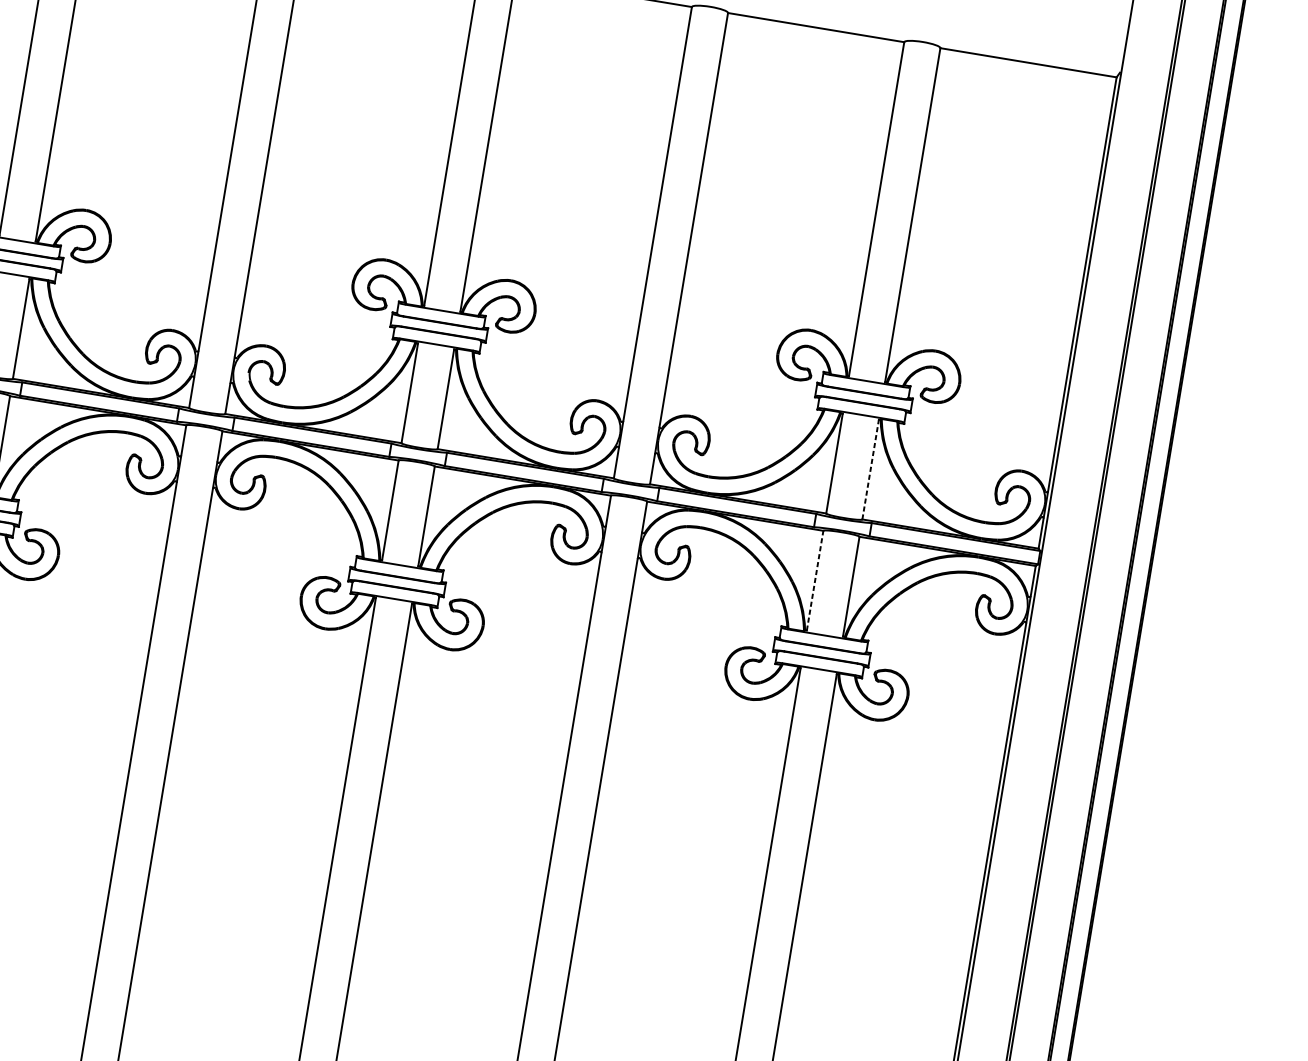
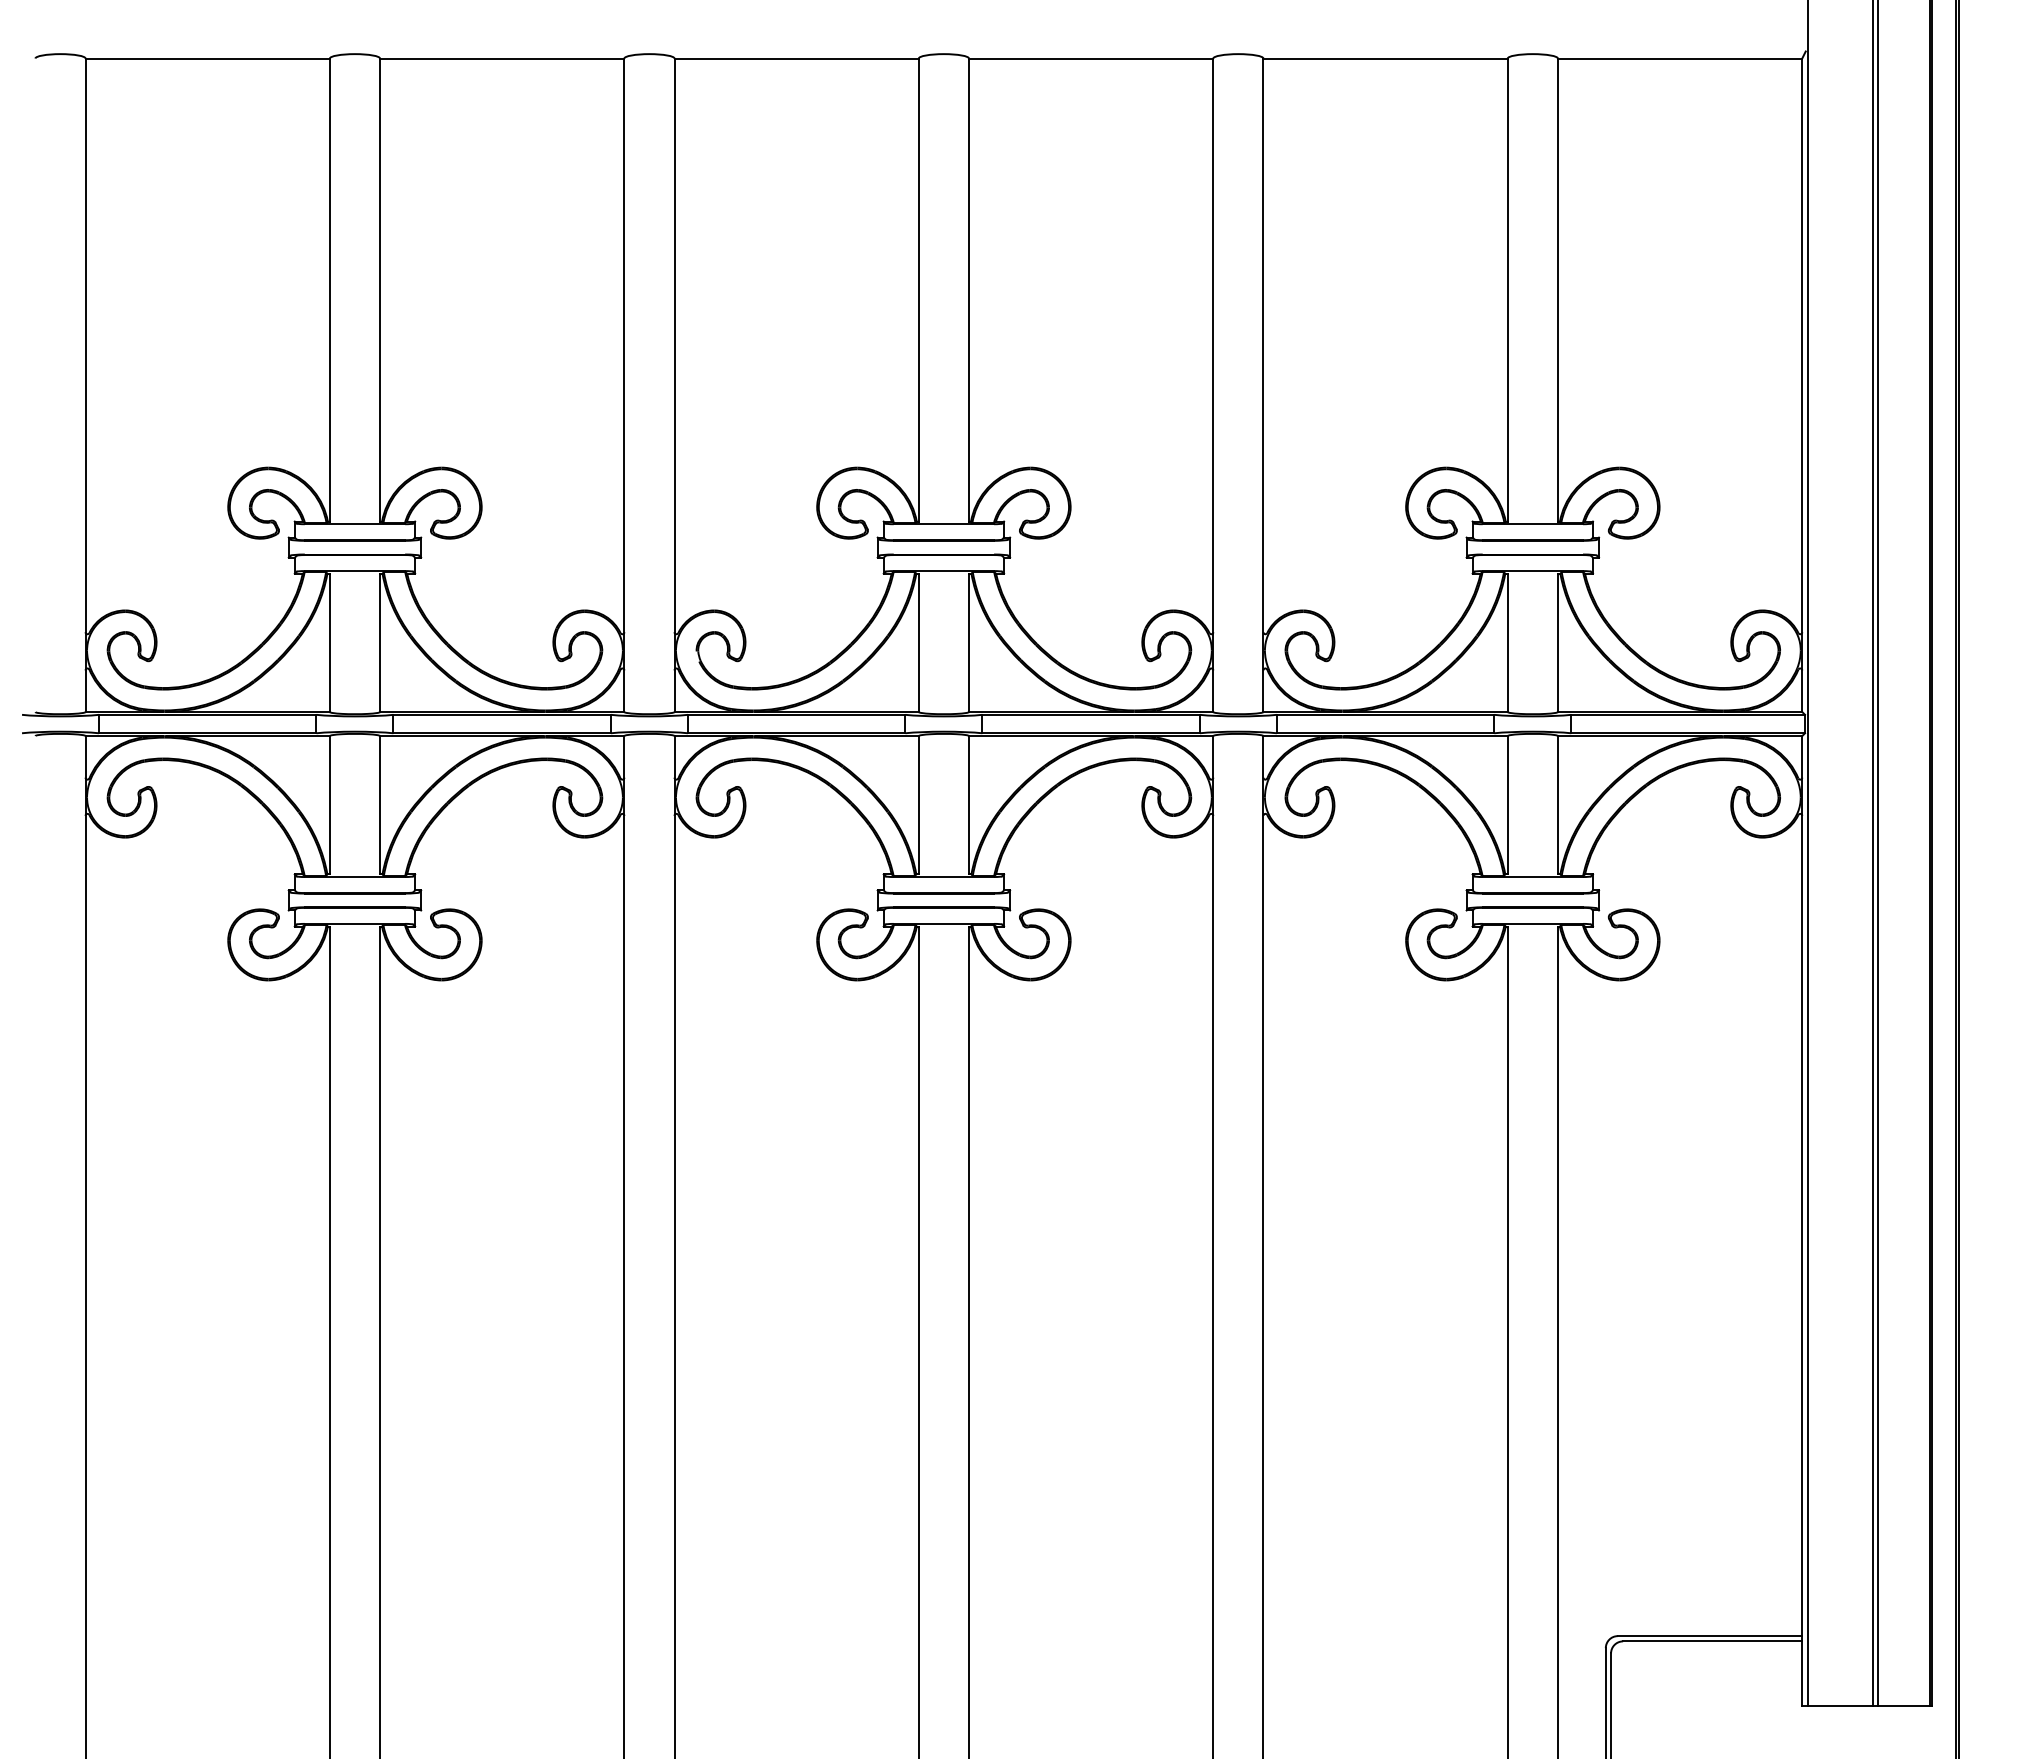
line: (870, 469) -> (1557, 642), dashed -> solid
line: (815, 580) -> (1507, 804), dashed -> solid

